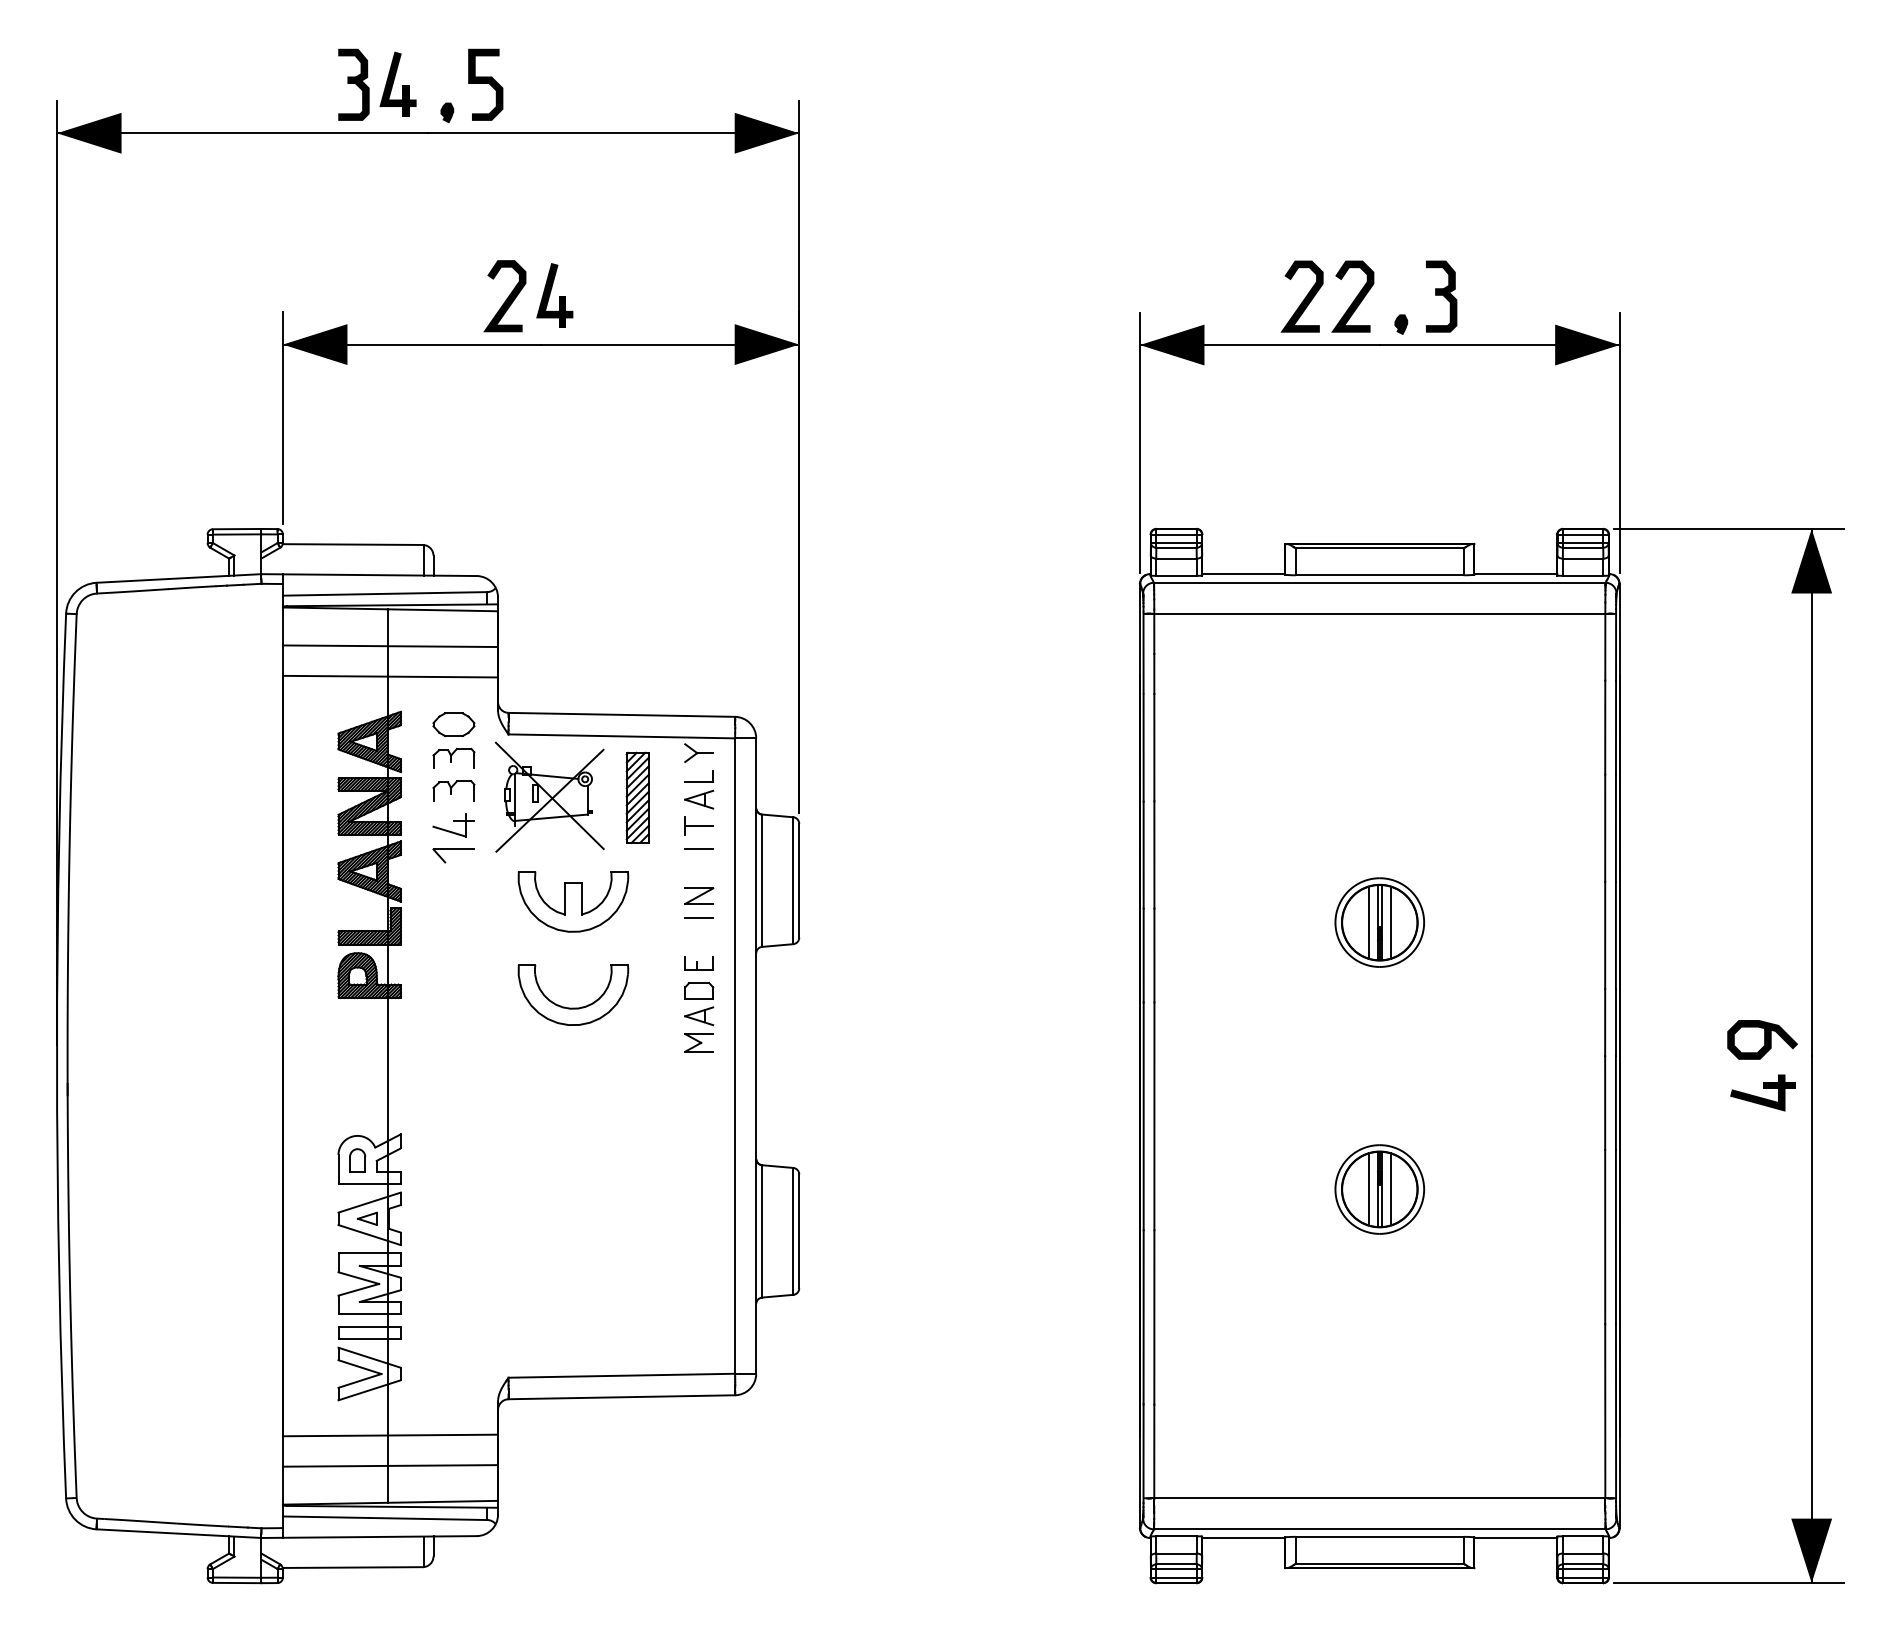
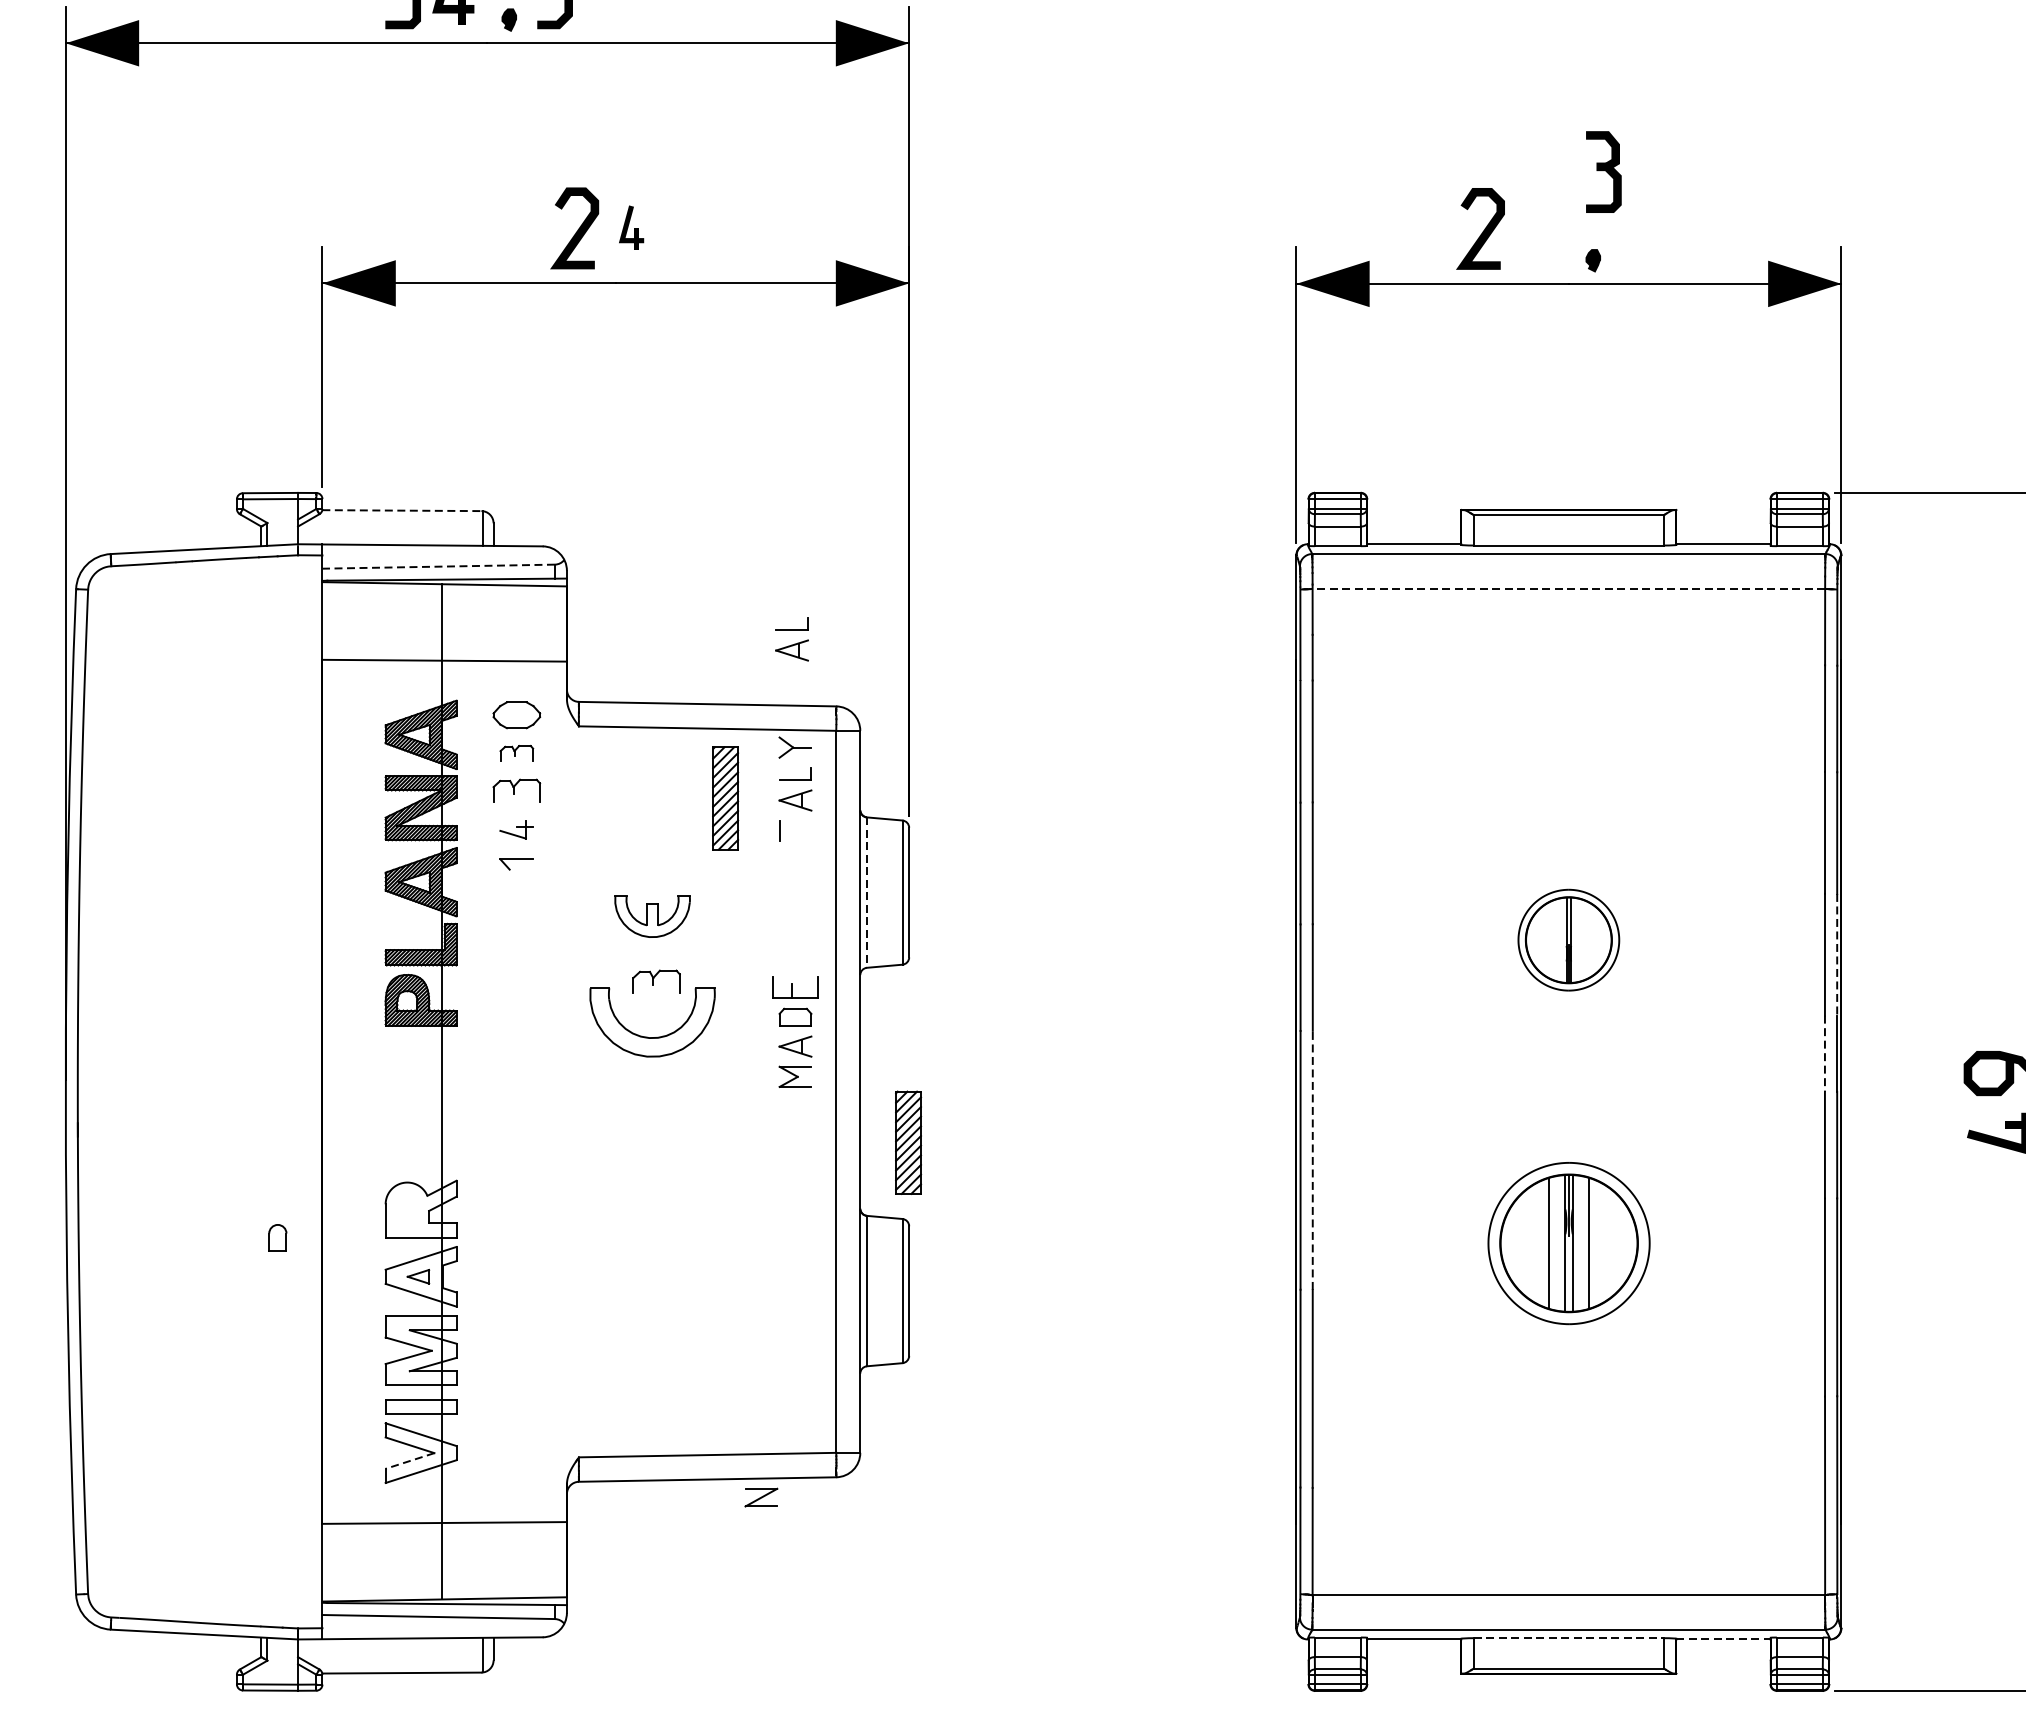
part: (554, 295) -> (631, 227), size x0.6
part: (1441, 296) -> (1603, 171), moved
curve: (1355, 297) -> (1541, 229), removed
line: (353, 544) -> (402, 510), solid -> dashed
line: (384, 593) -> (437, 566), solid -> dashed
line: (1378, 613) -> (1567, 588), solid -> dashed
line: (390, 646) -> (444, 626), removed
part: (696, 657) -> (792, 638), added
part: (453, 757) -> (516, 752), size x0.7
part: (549, 796) -> (625, 796), removed
part: (453, 825) -> (516, 829), size x0.7
line: (699, 826) -> (795, 830), removed
line: (699, 849) -> (795, 857), removed
part: (453, 855) -> (516, 863), size x0.7
line: (762, 881) -> (867, 893), solid -> dashed
part: (699, 895) -> (761, 1496), moved
part: (573, 901) -> (652, 916), size x0.6
line: (699, 917) -> (795, 934), removed
line: (1368, 922) -> (1556, 940), removed
line: (1390, 922) -> (1581, 940), removed
line: (1615, 935) -> (1836, 954), solid -> dashed
part: (576, 958) -> (656, 980), added
part: (698, 963) -> (794, 986), size x1.4
line: (1605, 1022) -> (1825, 1053), solid -> dashed
part: (798, 1100) -> (908, 1142), added
line: (1154, 1116) -> (1312, 1160), solid -> dashed
part: (357, 1160) -> (277, 1237), moved
part: (1379, 1189) -> (1568, 1243), size x1.6
line: (360, 1380) -> (410, 1460), solid -> dashed
line: (390, 1465) -> (444, 1557), removed
line: (1379, 1536) -> (1568, 1637), solid -> dashed
line: (1516, 1537) -> (1724, 1638), solid -> dashed

